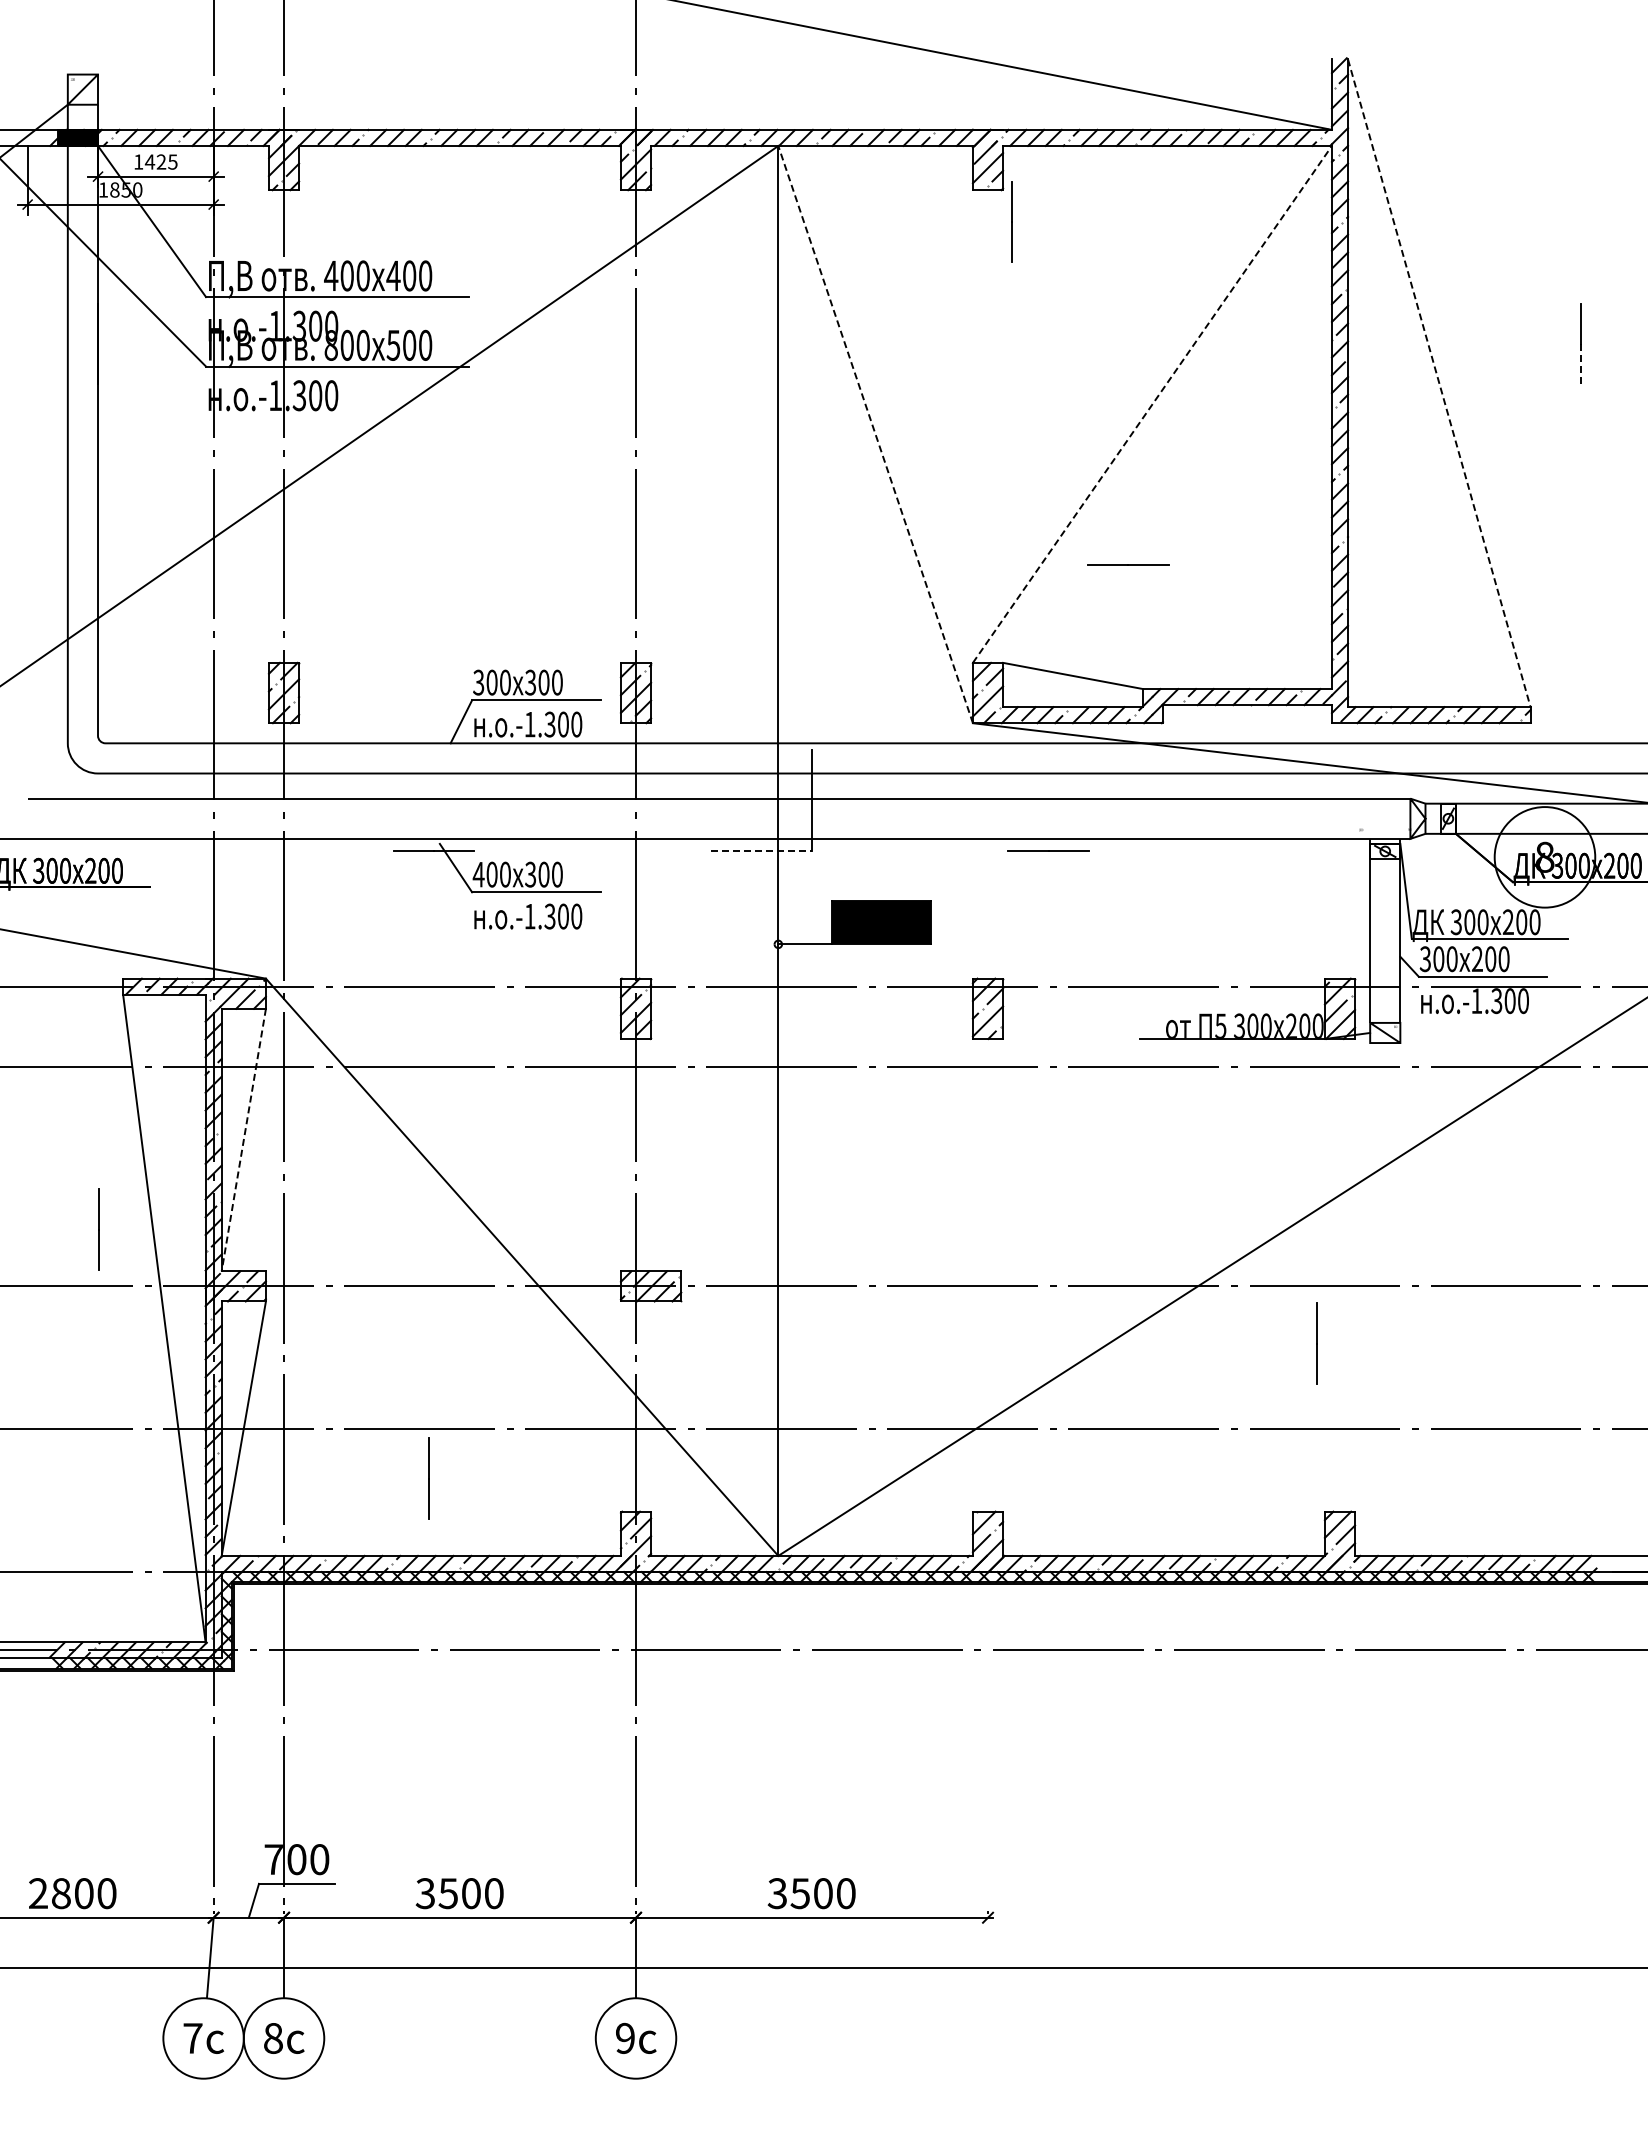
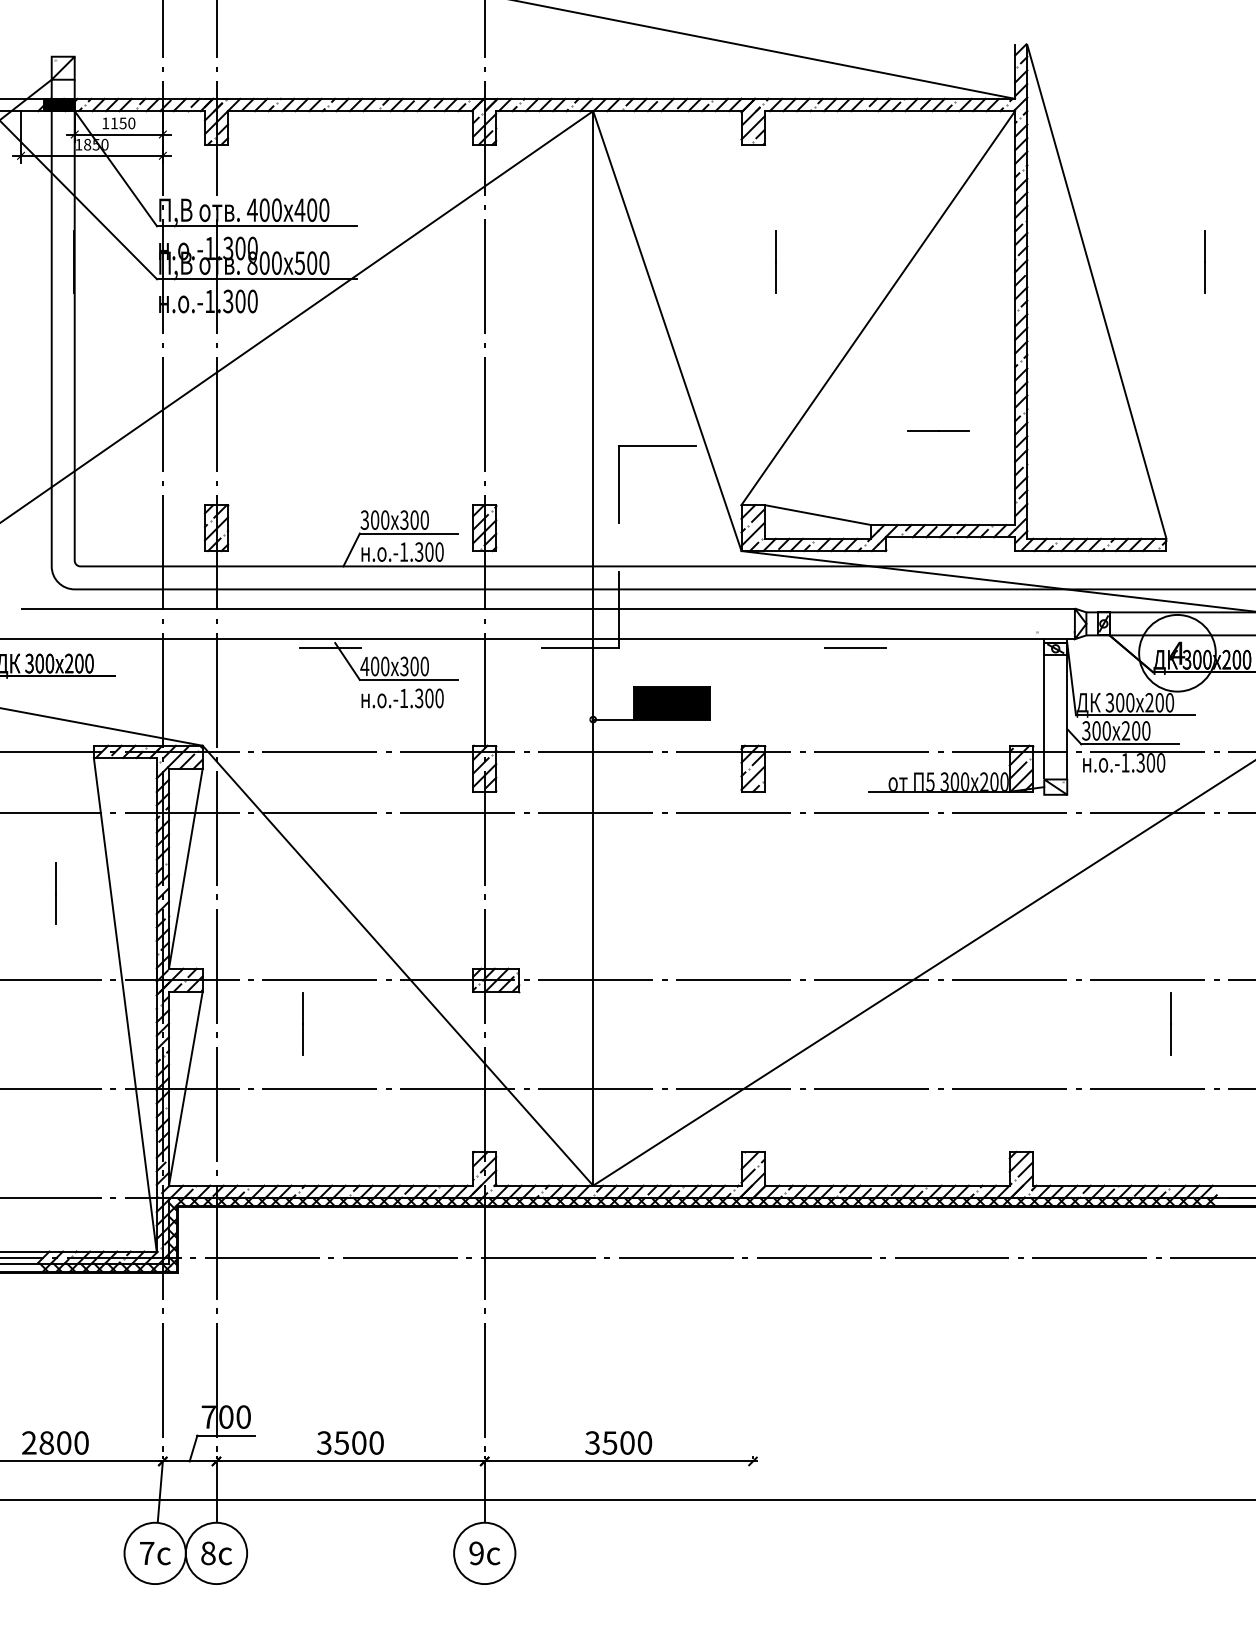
text: (160, 161) -> (122, 122), 1425 -> 1150
line: (1011, 221) -> (775, 261), moved
line: (1580, 363) -> (1204, 276), dashed -> solid
line: (1439, 383) -> (1097, 292), dashed -> solid
line: (1152, 404) -> (878, 308), dashed -> solid
line: (875, 434) -> (667, 331), dashed -> solid
line: (1128, 564) -> (938, 430), moved
part: (862, 586) -> (657, 446), added
line: (762, 850) -> (581, 648), dashed -> solid
line: (1048, 850) -> (855, 648), moved
text: (1545, 856) -> (1177, 652), 8 -> 4
line: (243, 1140) -> (185, 869), dashed -> solid
line: (98, 1229) -> (55, 893), moved
line: (1316, 1343) -> (1170, 1023), moved
line: (428, 1478) -> (302, 1023), moved

